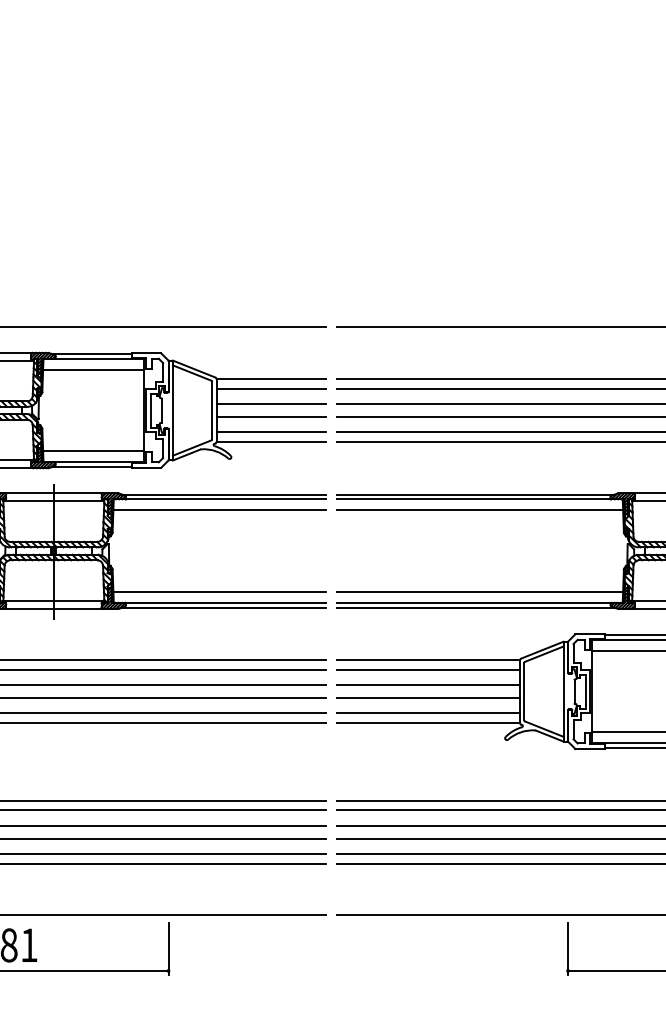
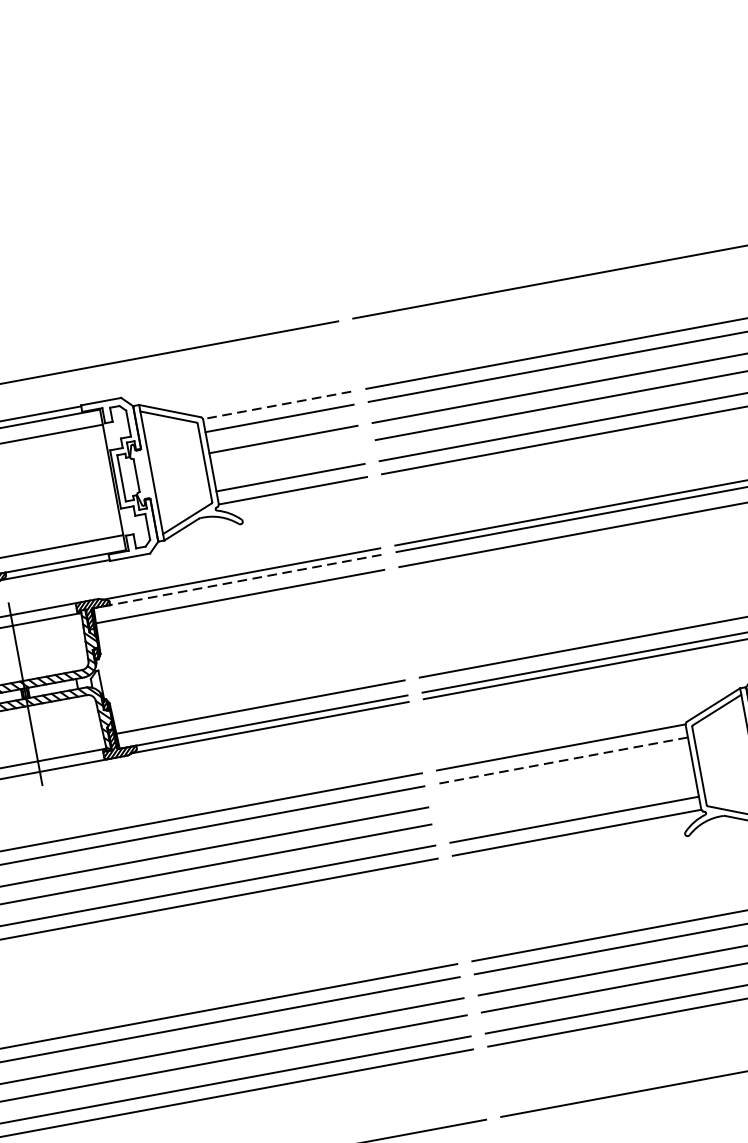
line: (271, 379) -> (277, 405), solid -> dashed
line: (270, 416) -> (285, 456), removed
line: (219, 499) -> (237, 581), solid -> dashed
line: (428, 669) -> (563, 760), solid -> dashed
line: (427, 685) -> (566, 781), removed
line: (427, 697) -> (569, 798), removed

